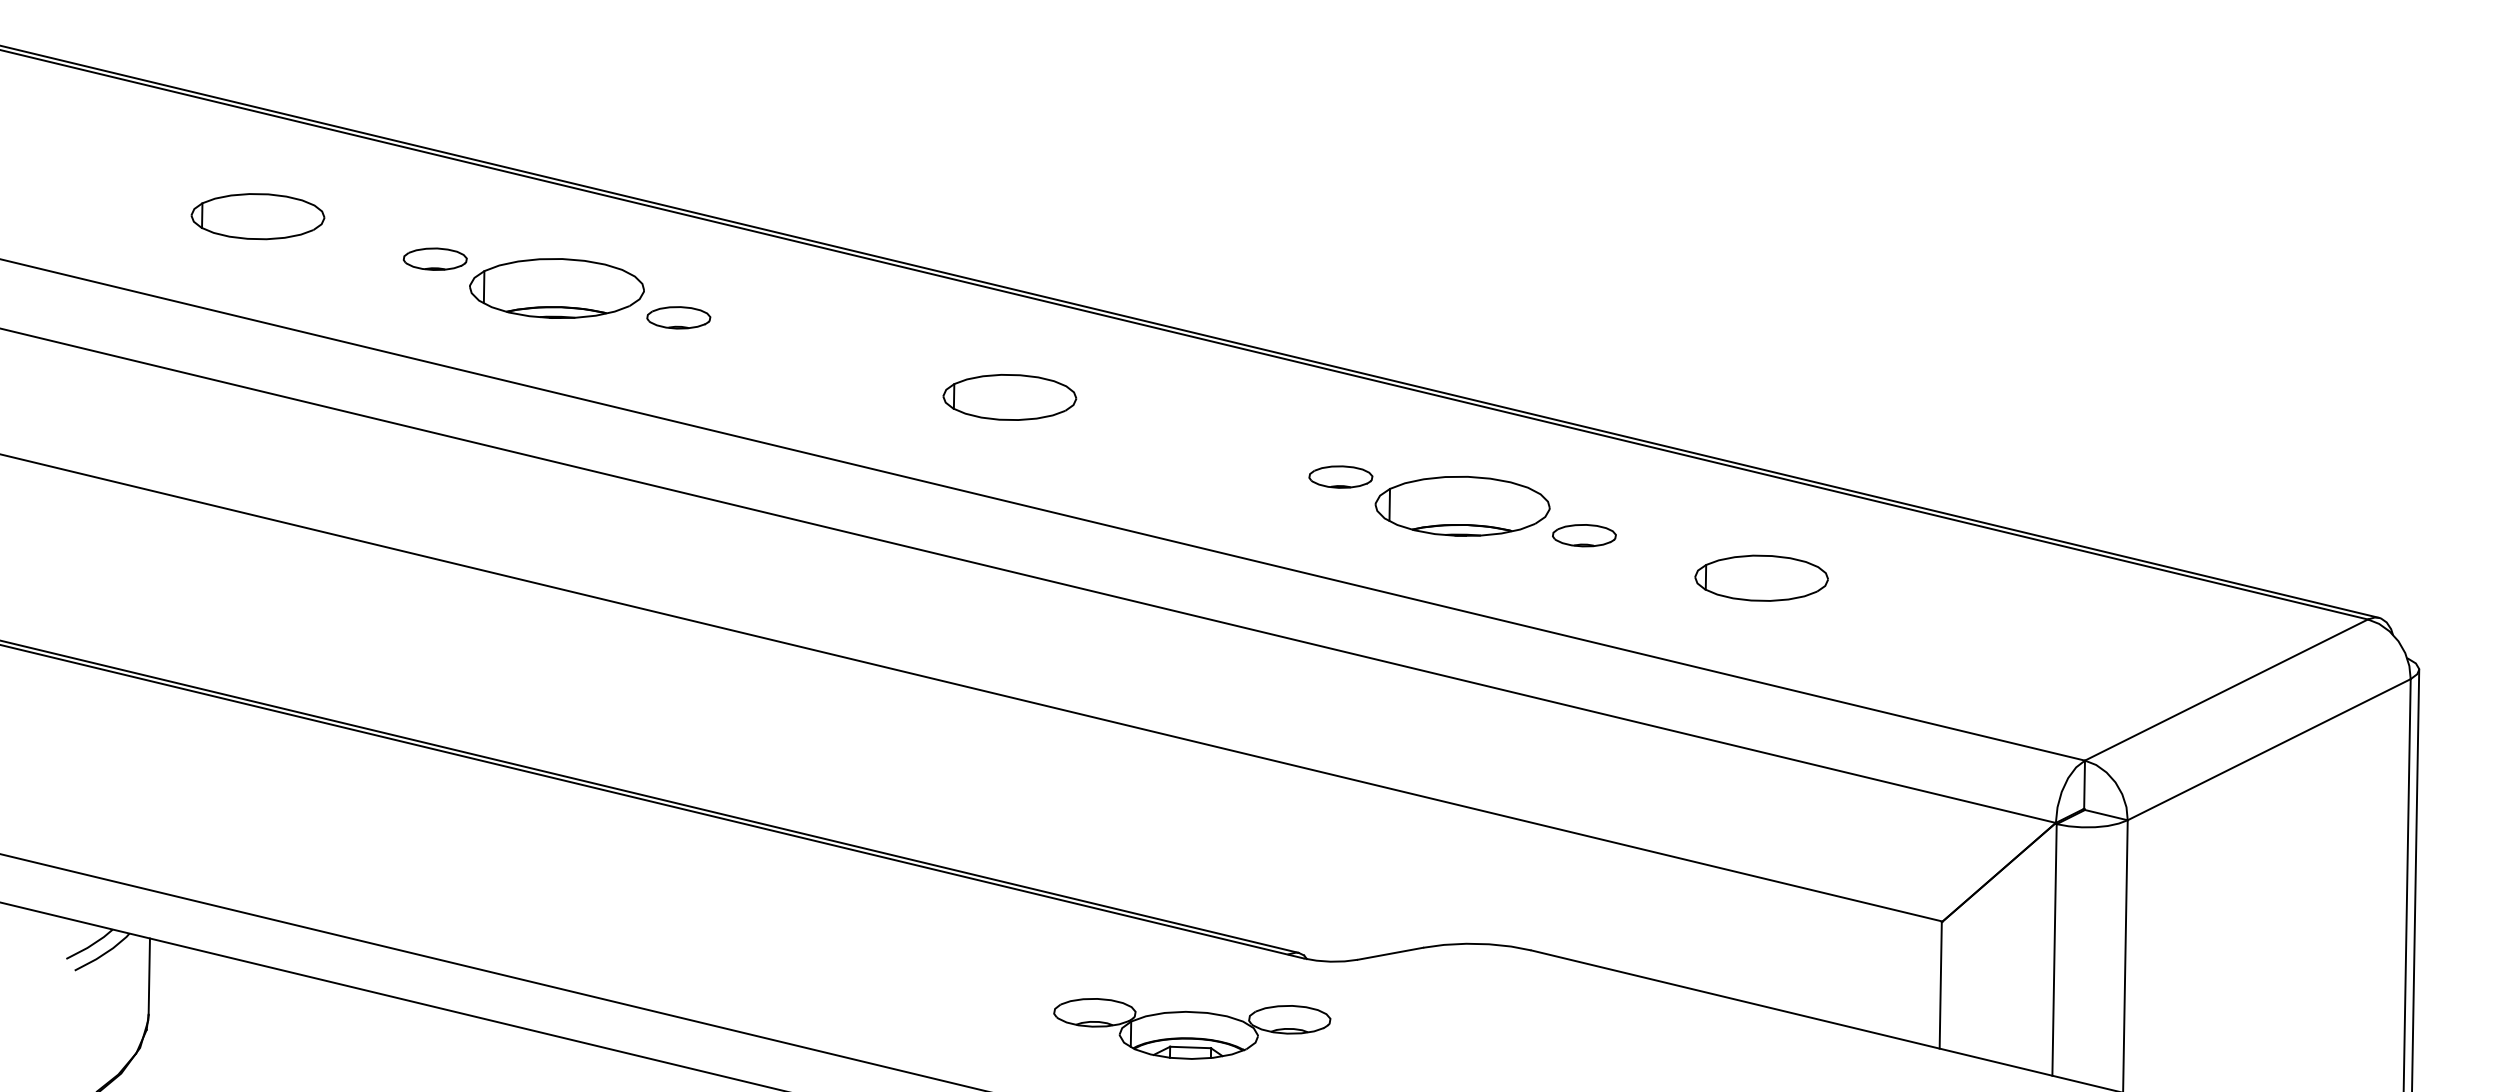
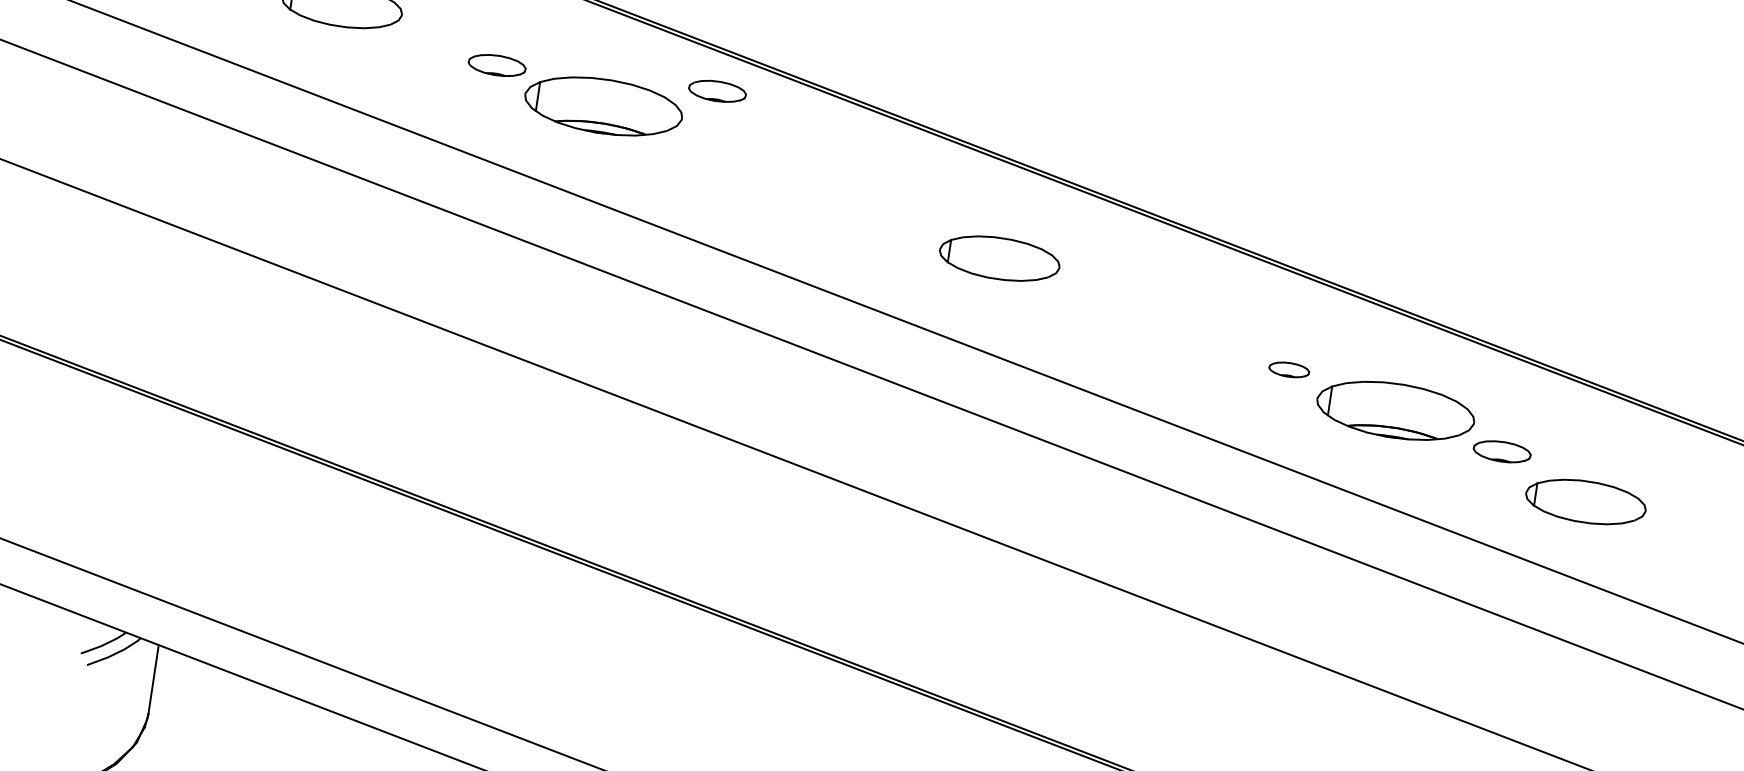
part: (678, 317) -> (717, 91), moved
part: (1340, 476) -> (1288, 369), size x0.7
part: (1761, 577) -> (1585, 501), moved

